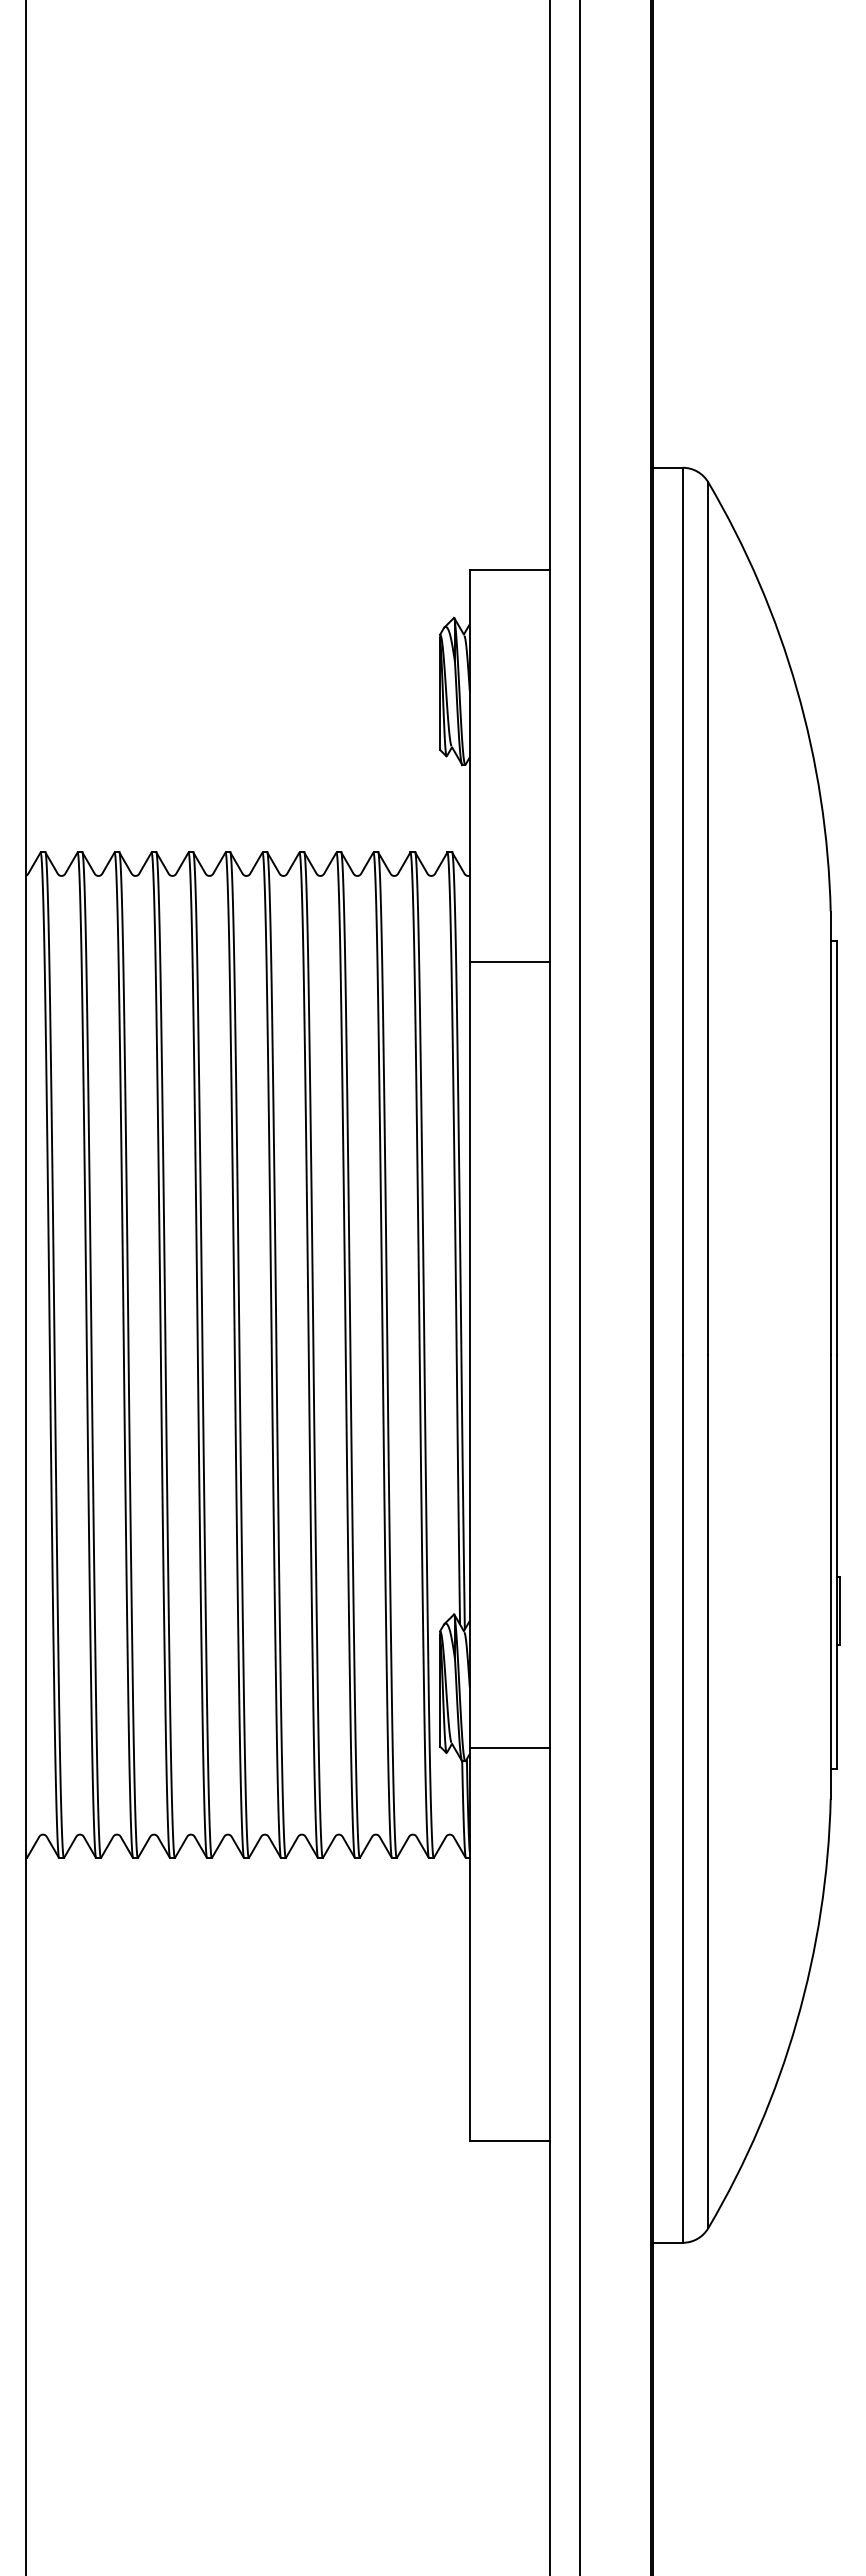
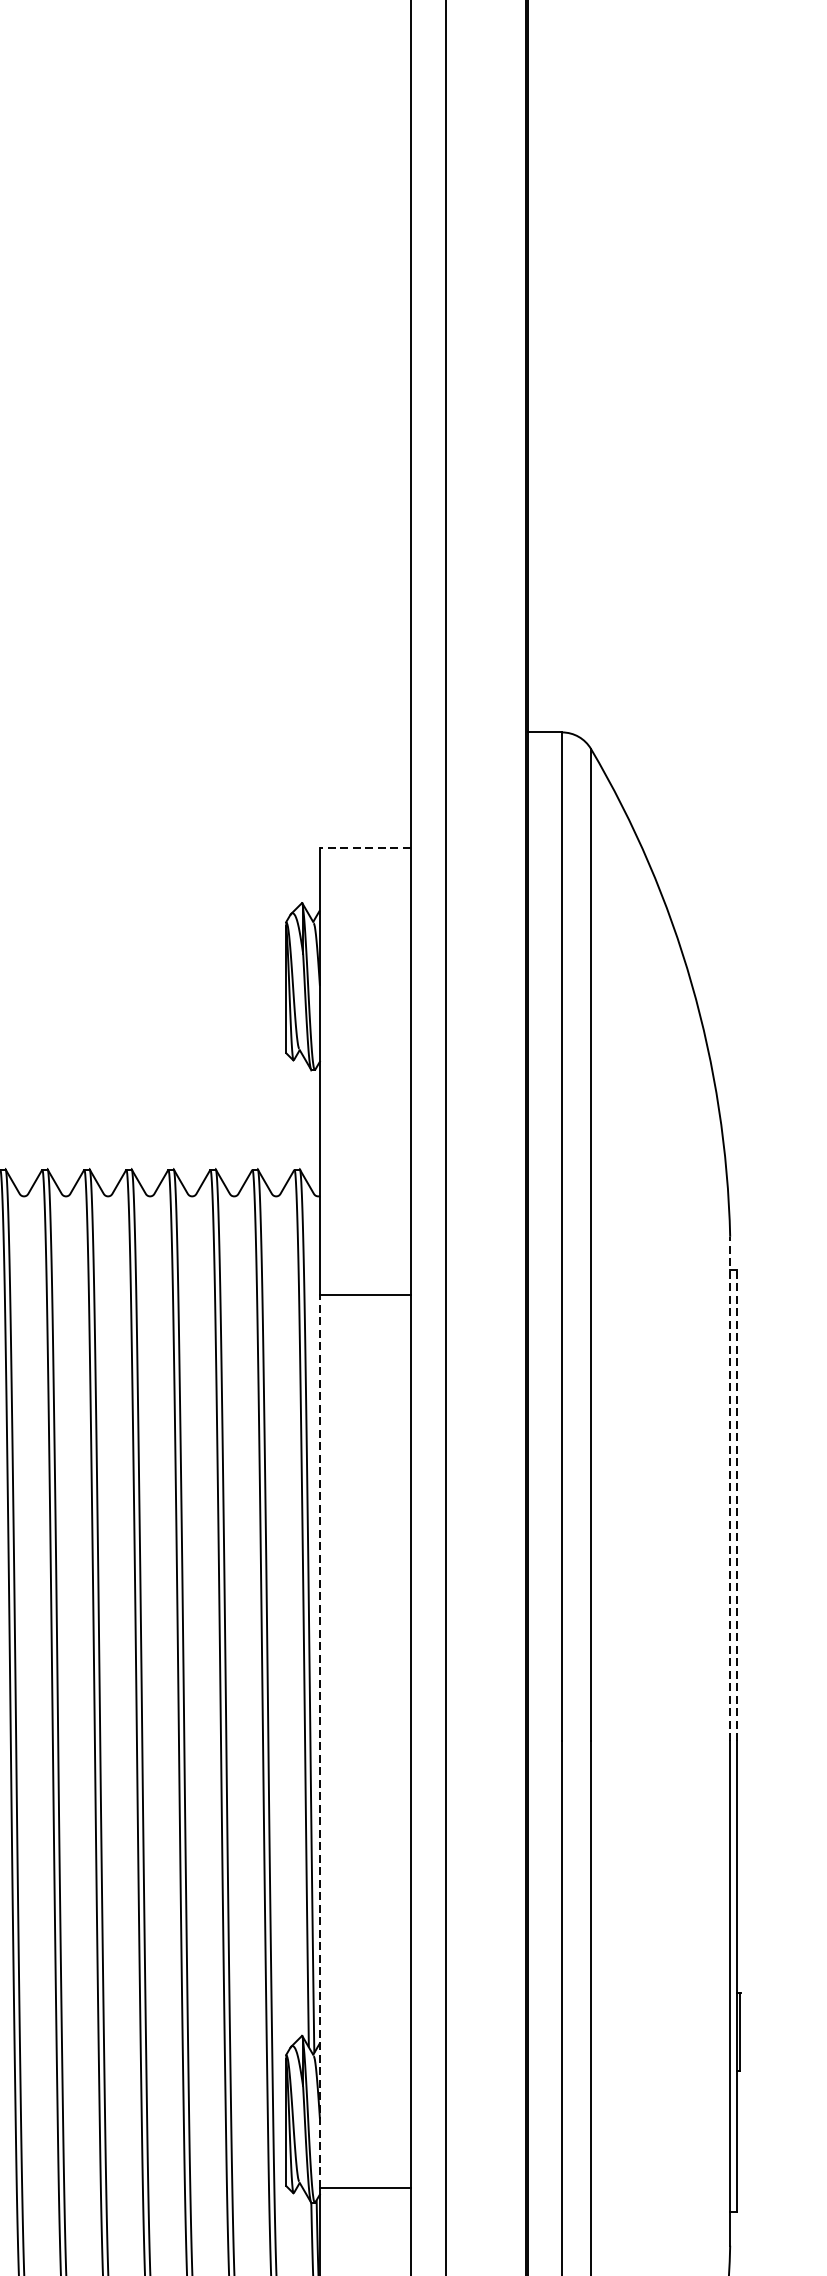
line: (509, 569) -> (365, 848), solid -> dashed
line: (830, 1133) -> (729, 1489), solid -> dashed
line: (836, 1147) -> (736, 1505), solid -> dashed
line: (469, 1355) -> (319, 1741), solid -> dashed

